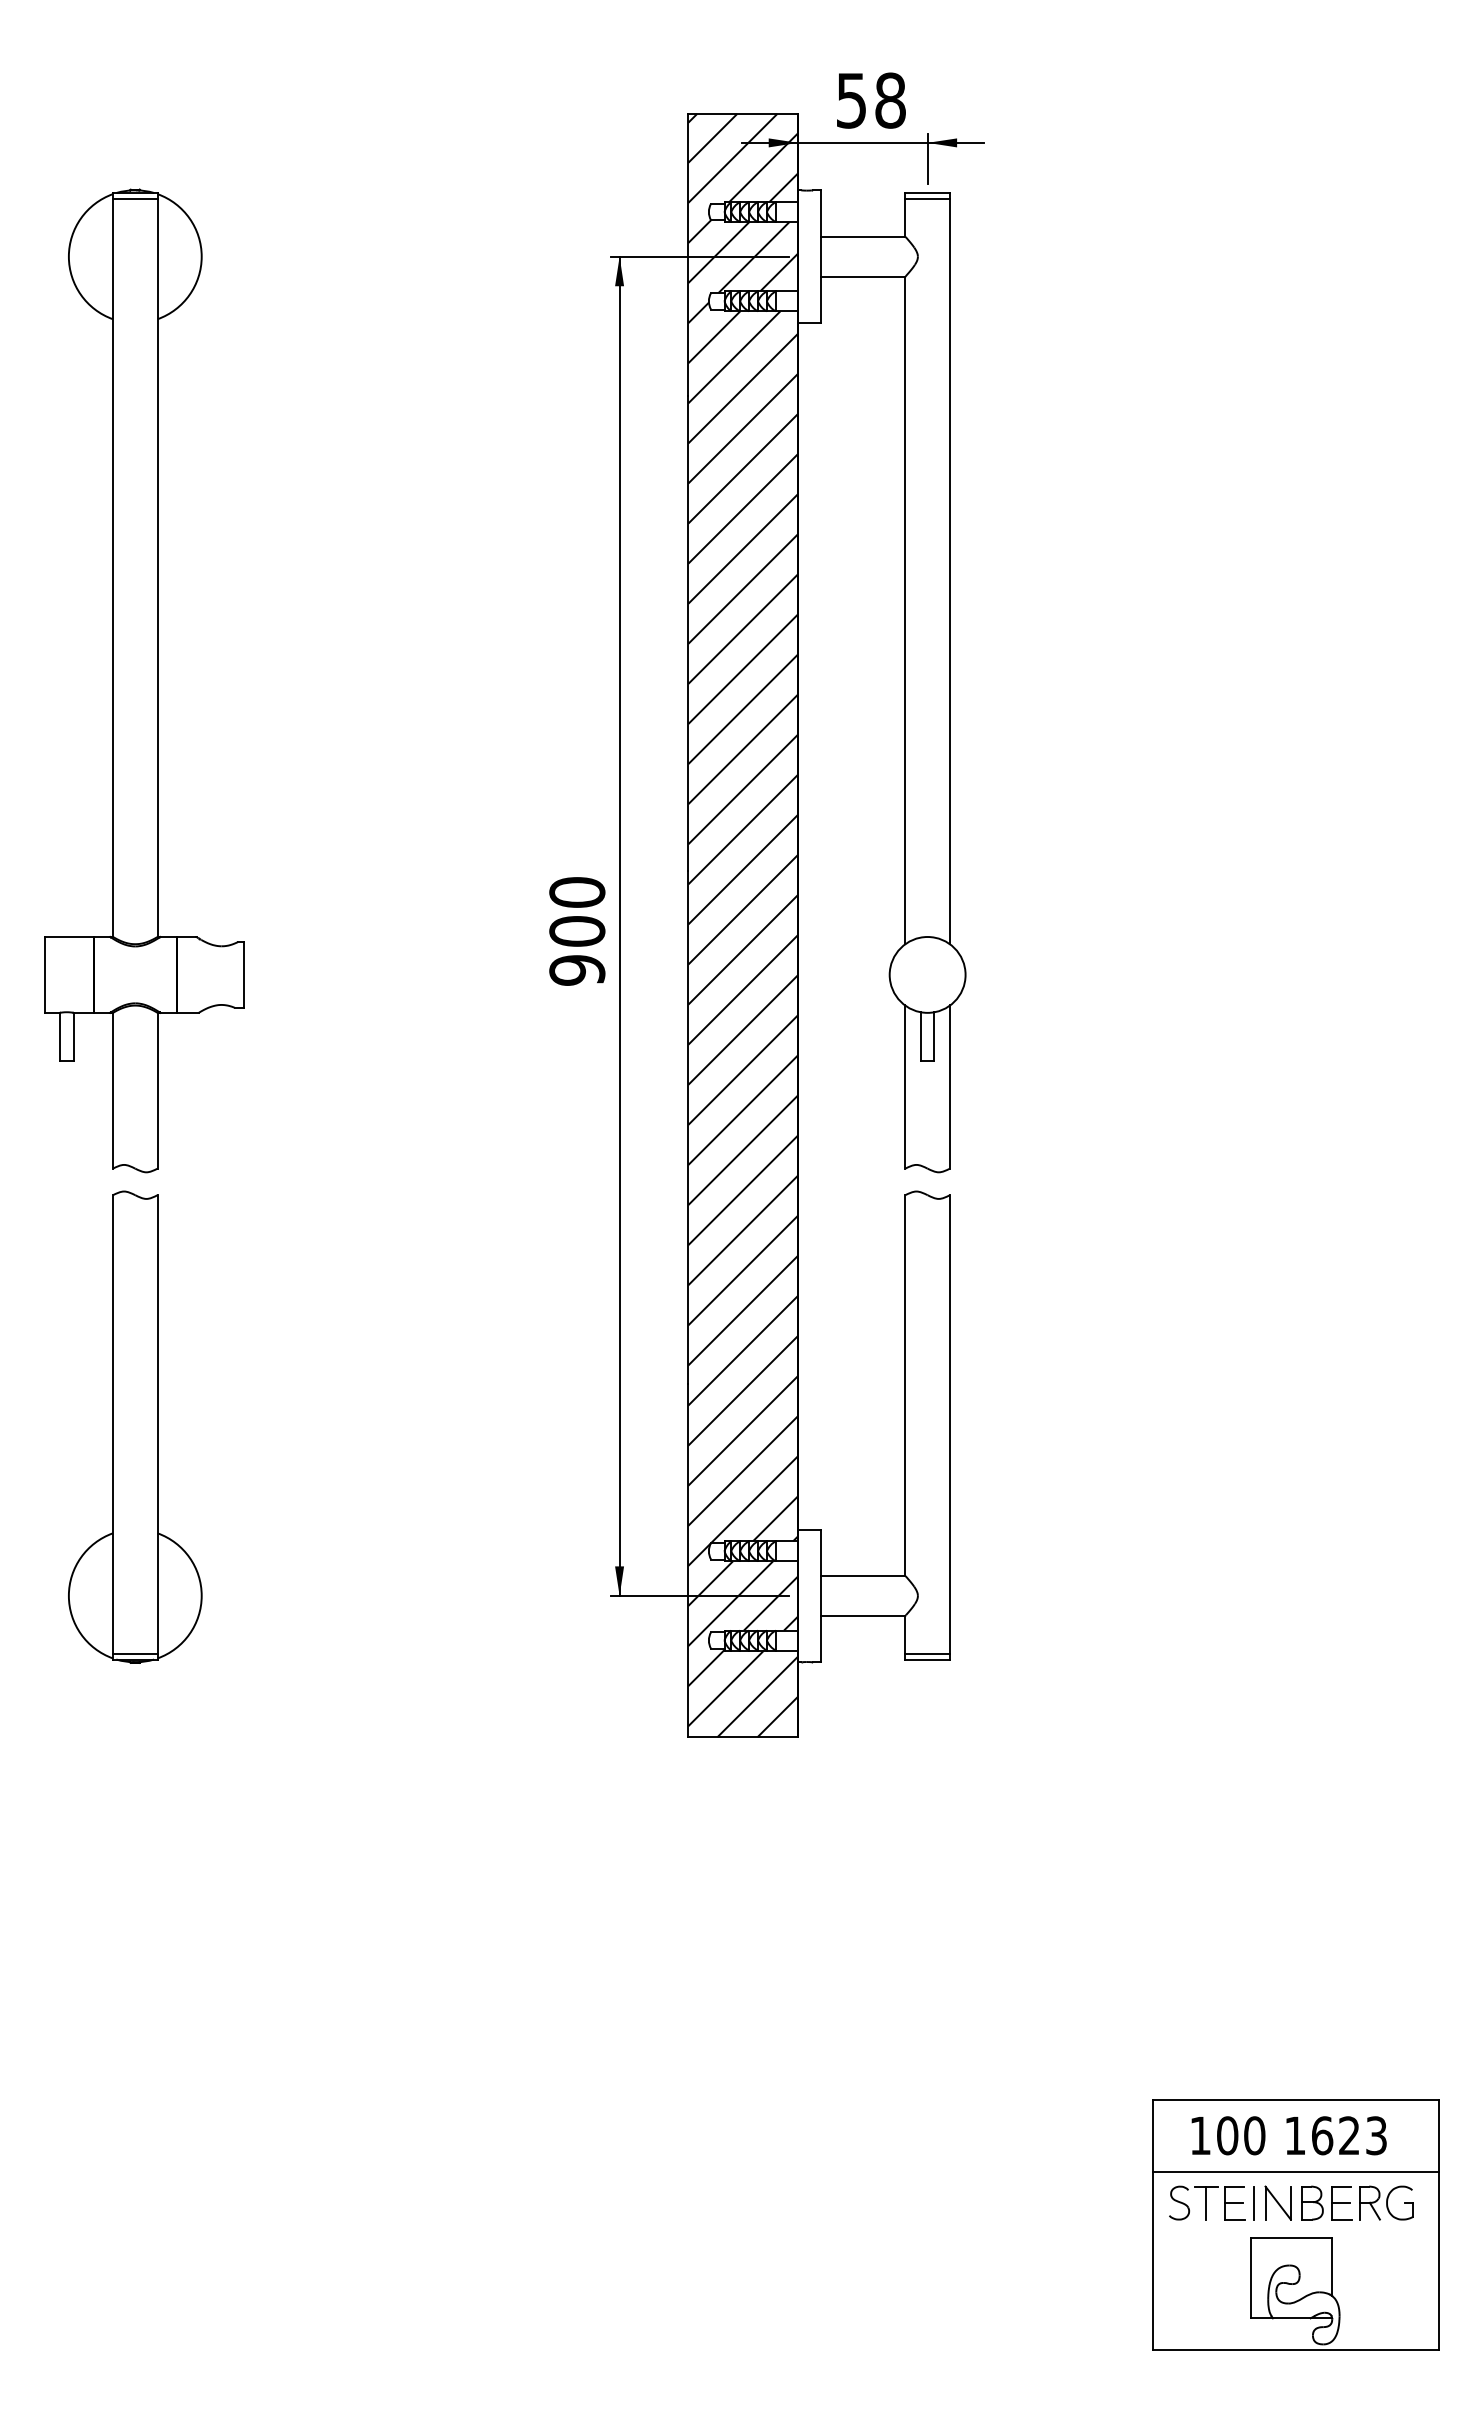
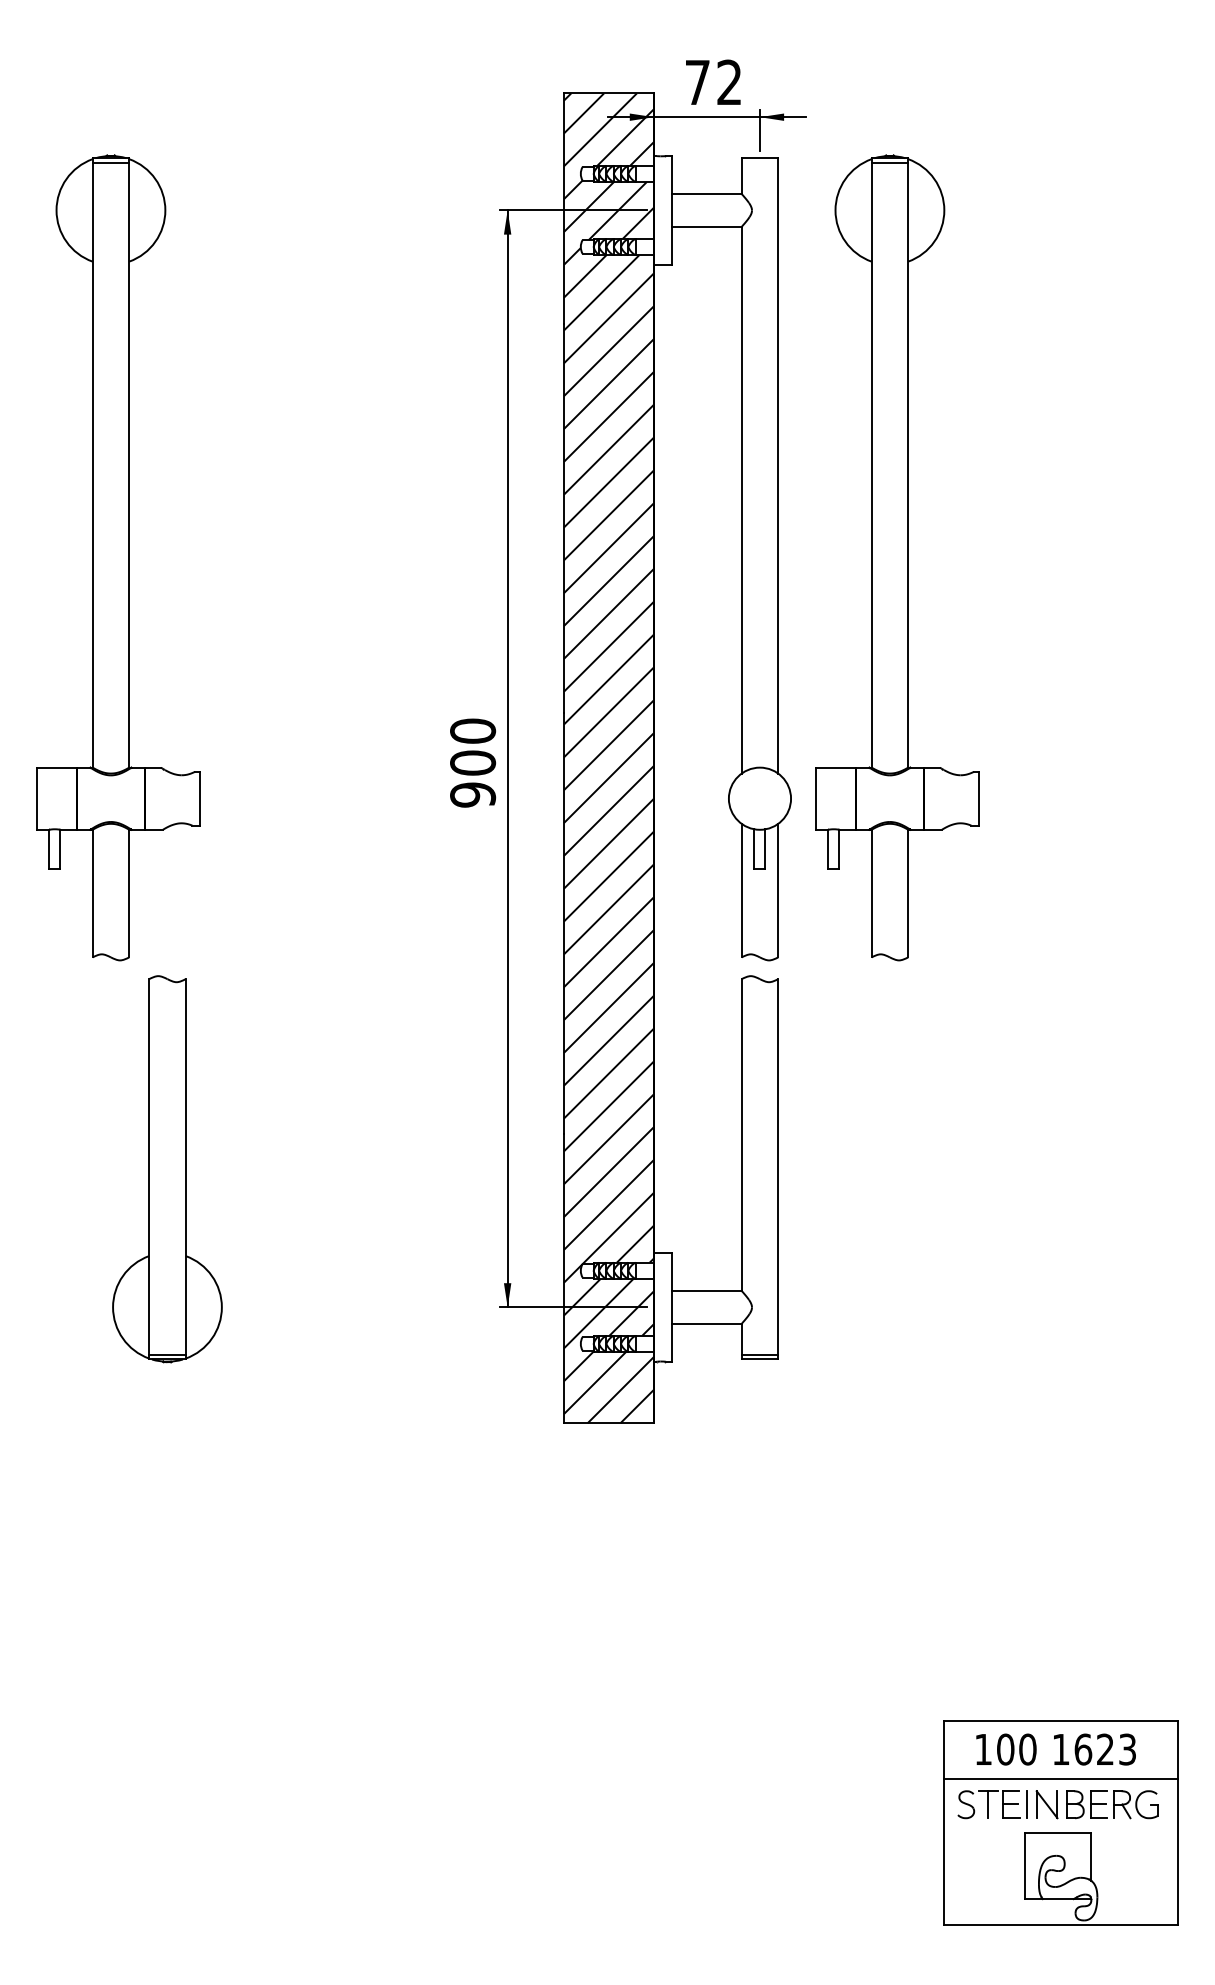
text: (871, 100) -> (713, 82), 58 -> 72
line: (927, 198) -> (759, 162), removed
part: (1095, 680) -> (897, 557), added
part: (135, 1426) -> (167, 1168), moved

